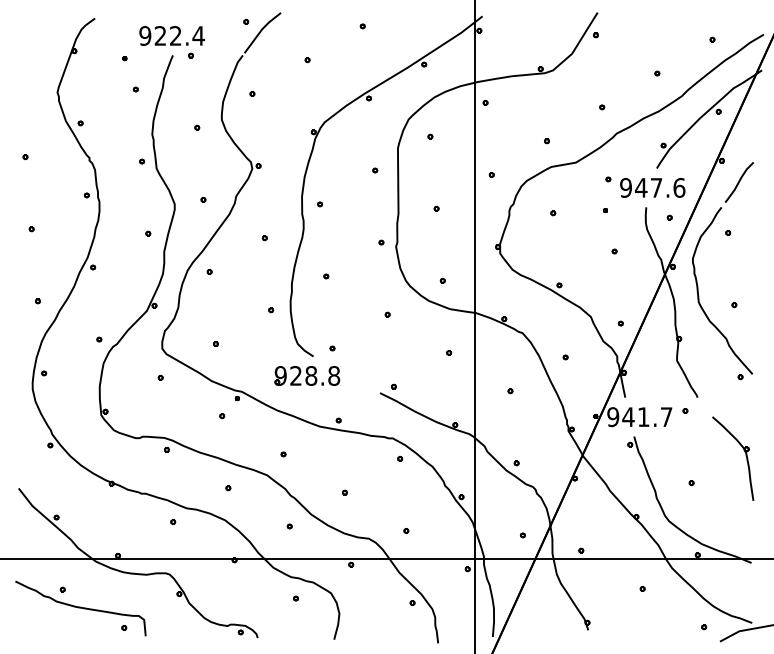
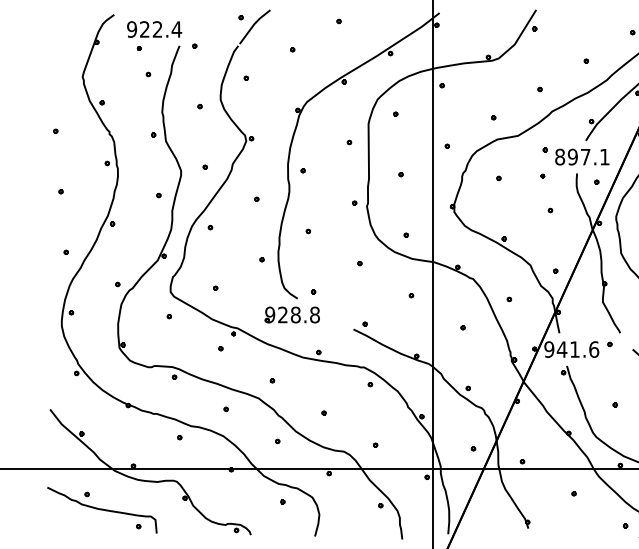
text: (171, 35) -> (154, 29), moved
text: (652, 187) -> (582, 156), 947.6 -> 897.1
text: (666, 417) -> (594, 349), 941.7 -> 941.6

